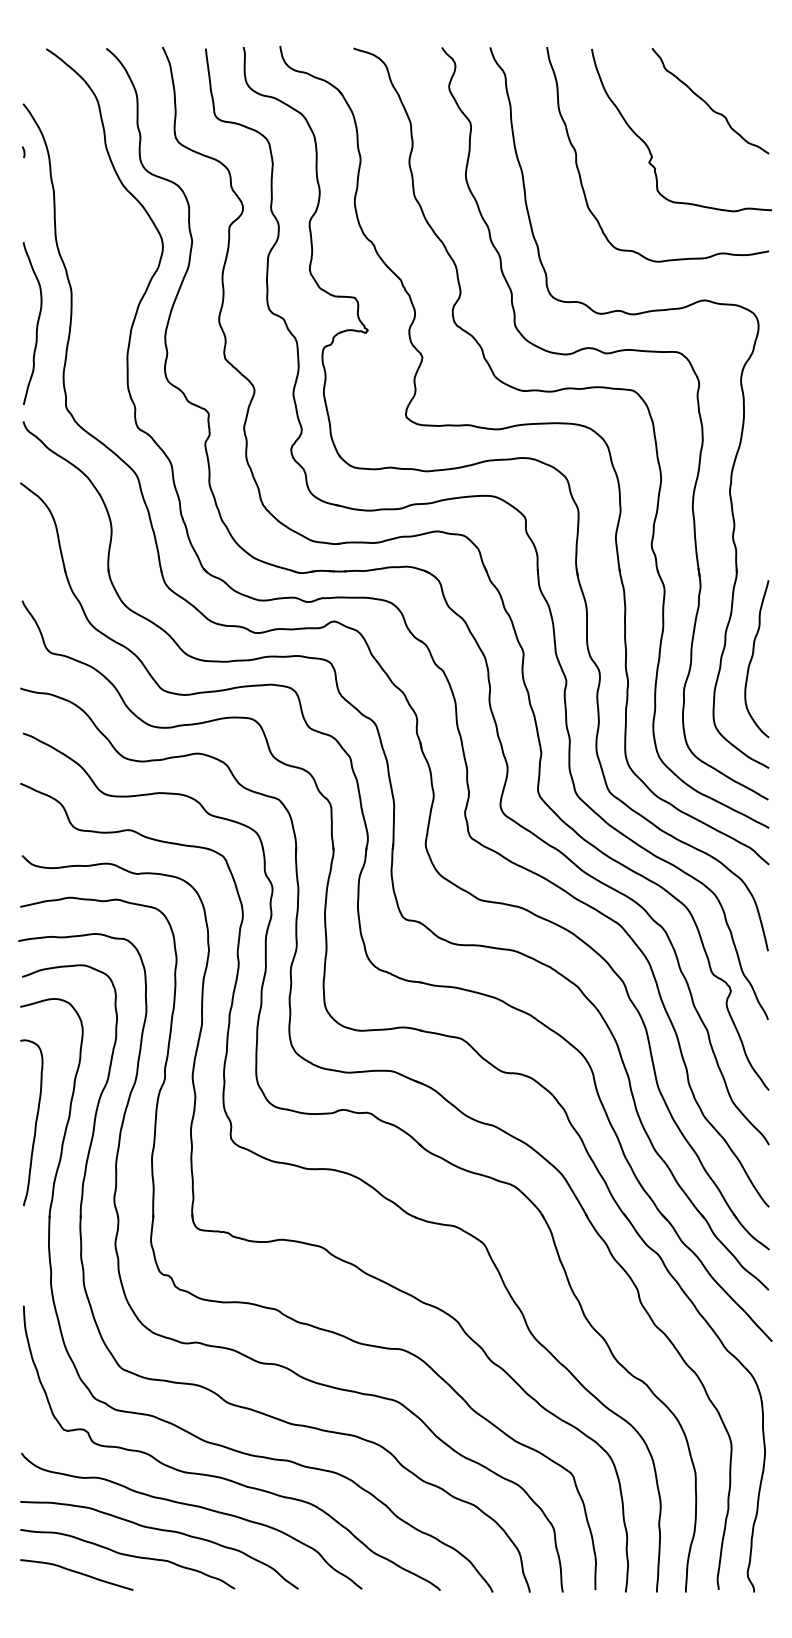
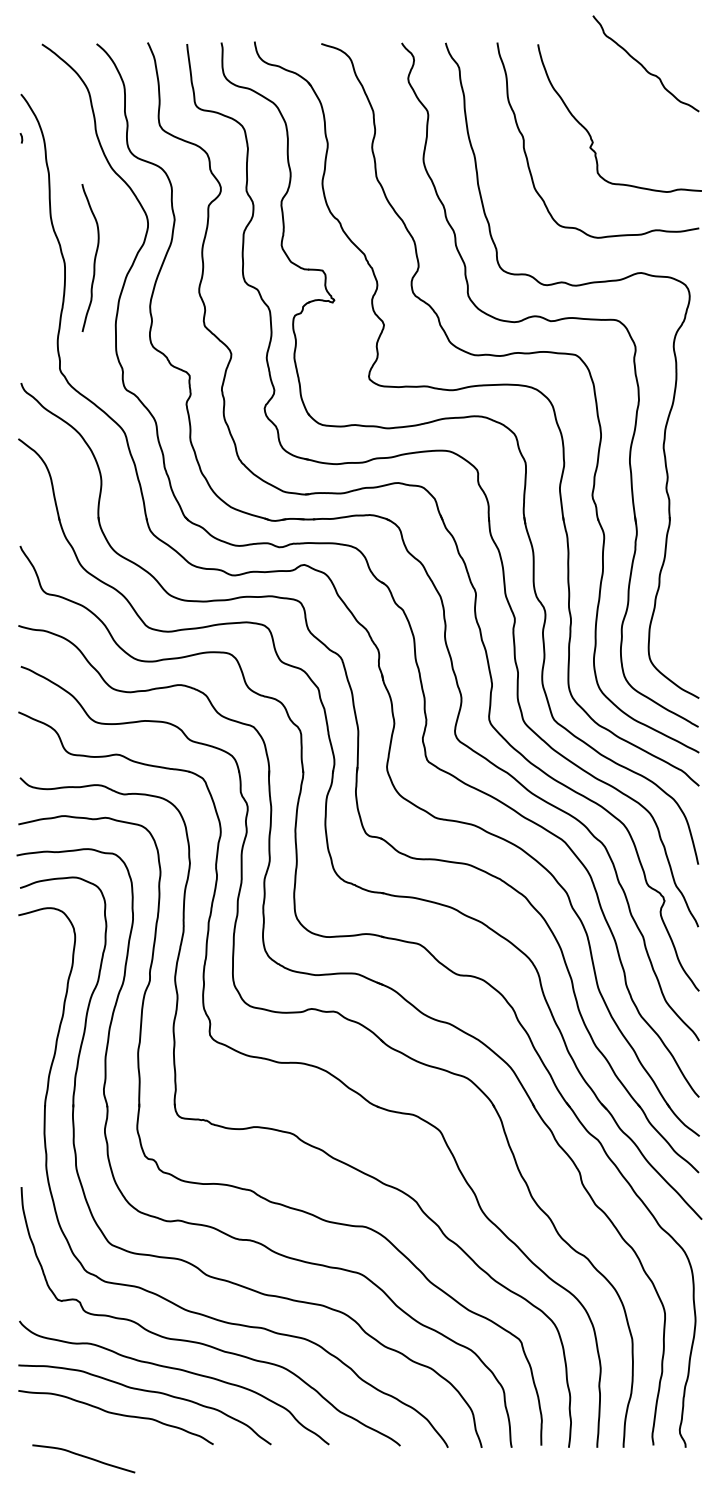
curve: (707, 103) -> (643, 65), moved
curve: (36, 322) -> (94, 257), moved
curve: (752, 658) -> (684, 598), removed
curve: (34, 1122) -> (31, 1020), removed
curve: (76, 1573) -> (83, 1457), moved

